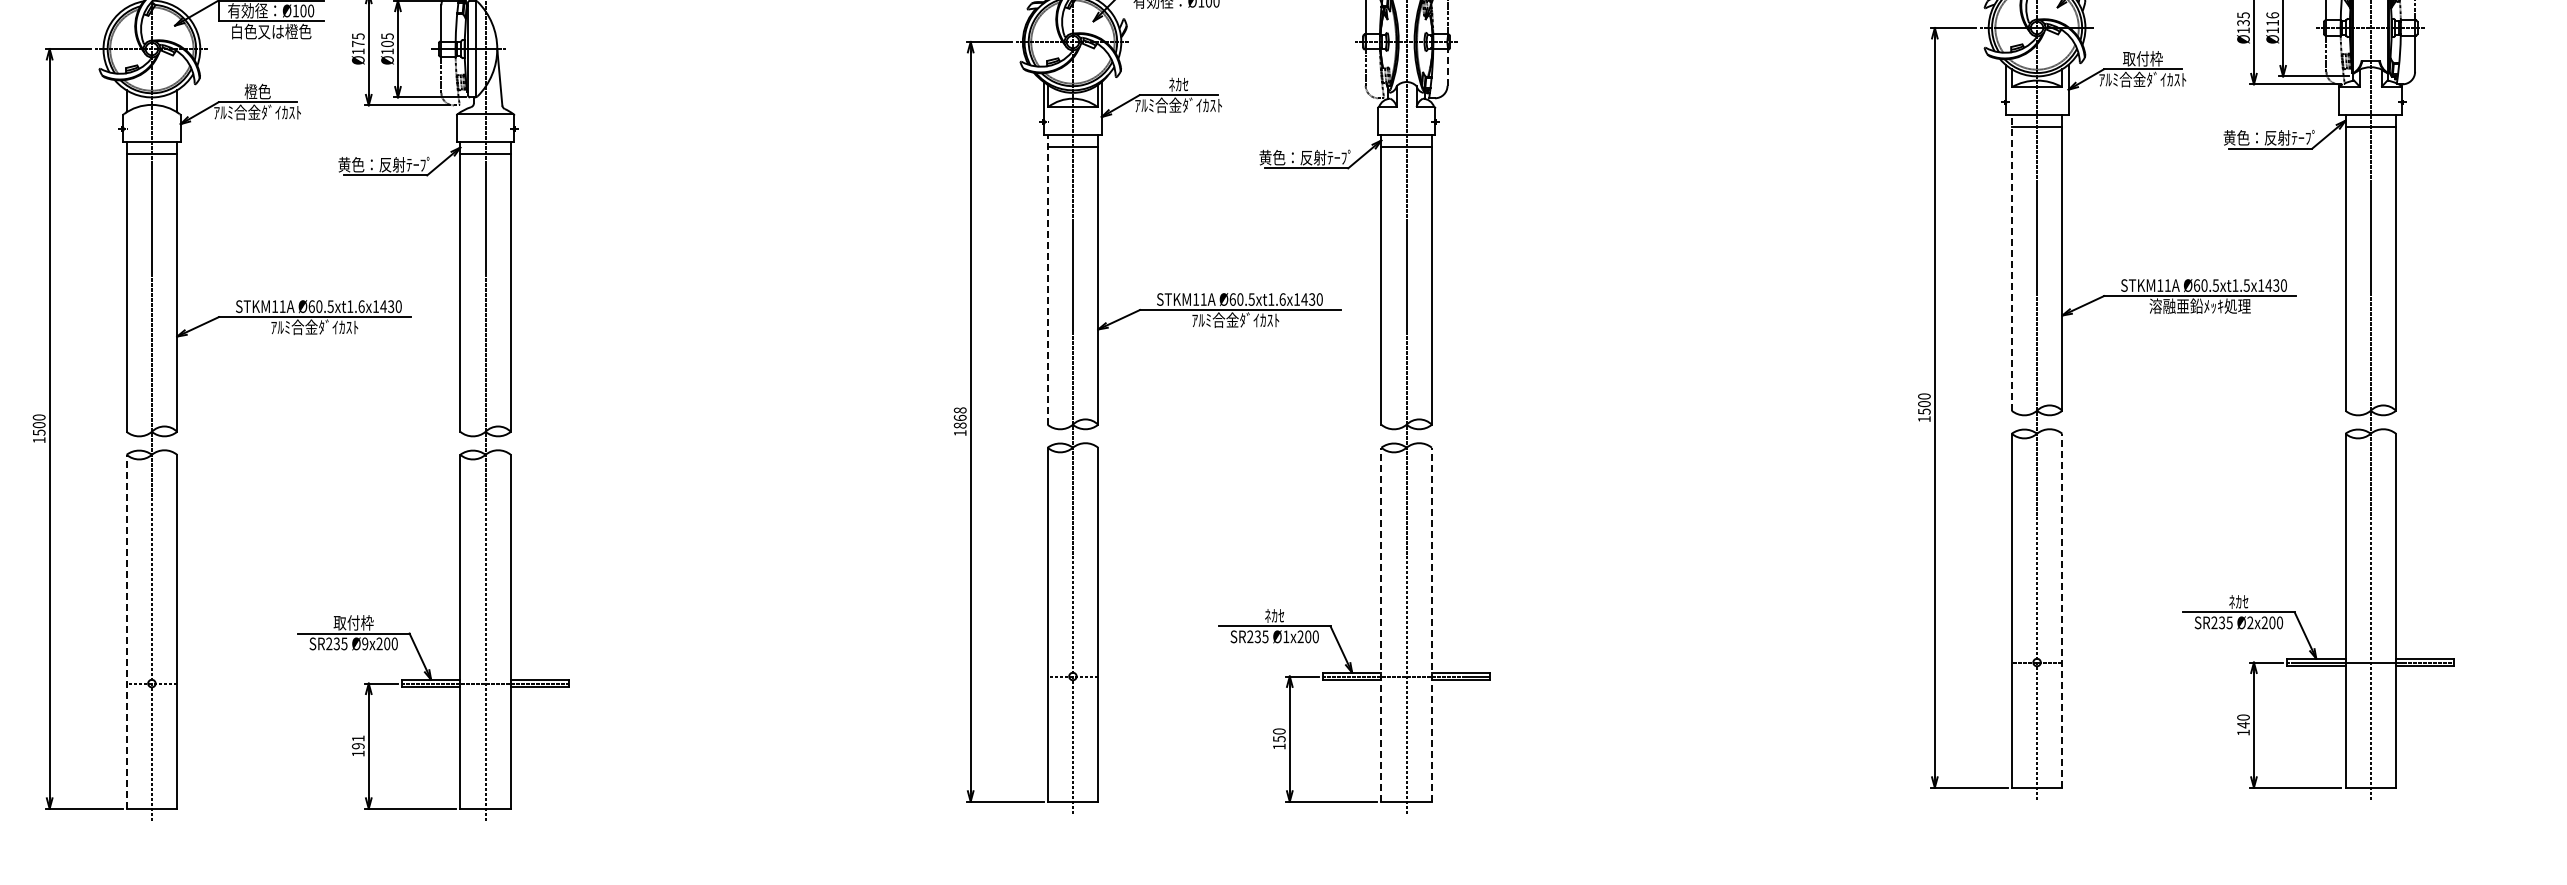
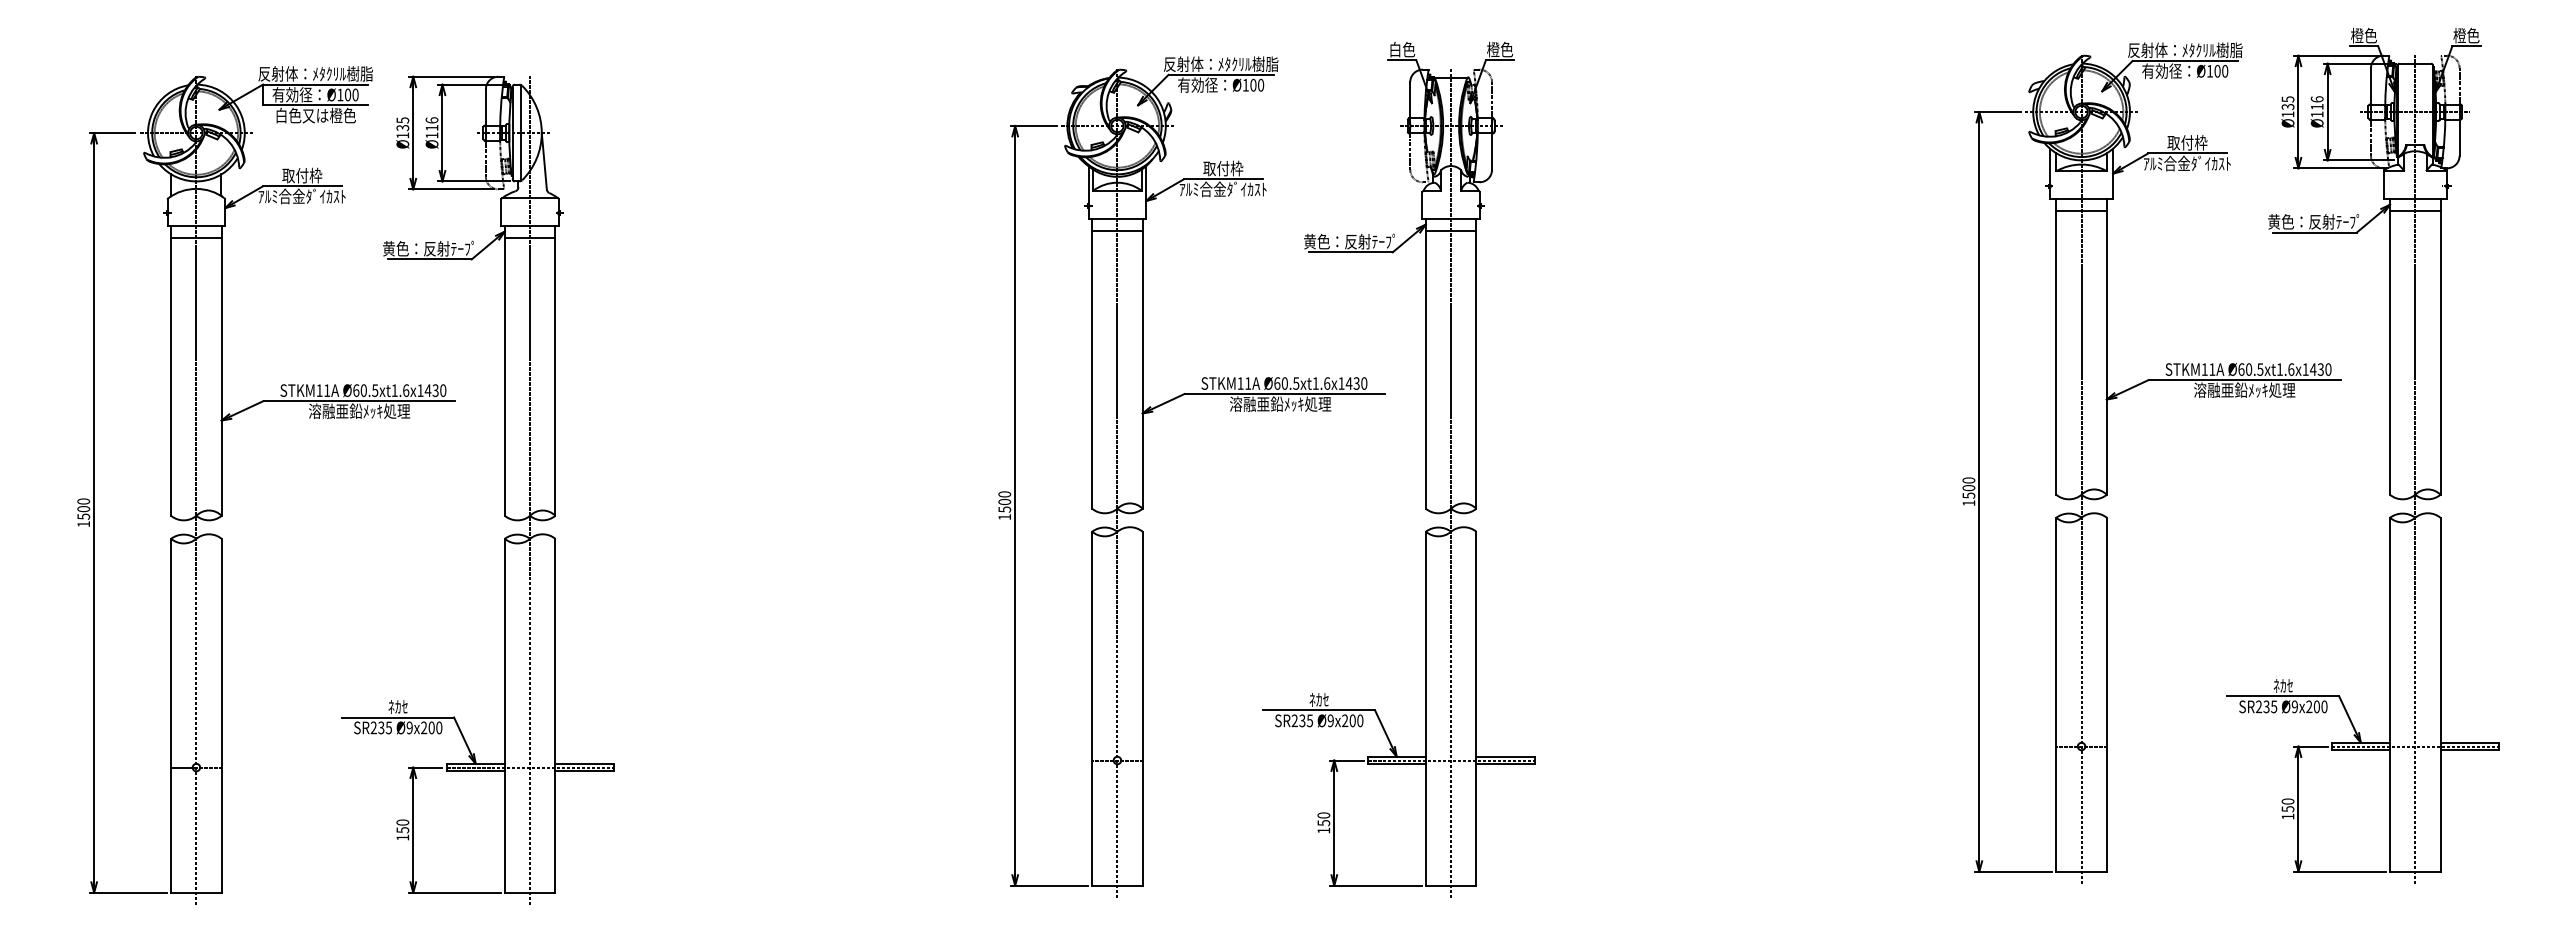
text: (386, 39) -> (431, 123), Ø105 -> Ø116
text: (357, 43) -> (402, 127), Ø175 -> Ø135
line: (1447, 67) -> (1492, 151), dashed -> solid
text: (1178, 84) -> (1223, 168), ﾈｶｾ -> 取付枠
text: (257, 91) -> (302, 175), 橙色 -> 取付枠
line: (2011, 262) -> (2056, 346), dashed -> solid
line: (1047, 279) -> (1092, 363), dashed -> solid
text: (2246, 285) -> (2291, 369), Ø60.5xt1.5x1430 -> Ø60.5xt1.6x1430
text: (1235, 319) -> (1280, 403), ｱﾙﾐ合金ﾀﾞｲｶｽﾄ -> 溶融亜鉛ﾒｯｷ処理
text: (314, 327) -> (359, 411), ｱﾙﾐ合金ﾀﾞｲｶｽﾄ -> 溶融亜鉛ﾒｯｷ処理
text: (959, 417) -> (1004, 501), 1868 -> 1500
line: (2061, 610) -> (2106, 694), dashed -> solid
text: (353, 622) -> (398, 706), 取付枠 -> ﾈｶｾ
text: (2249, 623) -> (2294, 707), Ø2x200 -> Ø9x200
line: (1380, 624) -> (1425, 708), dashed -> solid
line: (1431, 624) -> (1476, 708), dashed -> solid
line: (126, 631) -> (171, 715), dashed -> solid
text: (1285, 636) -> (1330, 720), Ø1x200 -> Ø9x200
text: (2242, 724) -> (2287, 808), 140 -> 150
text: (357, 742) -> (402, 826), 191 -> 150

